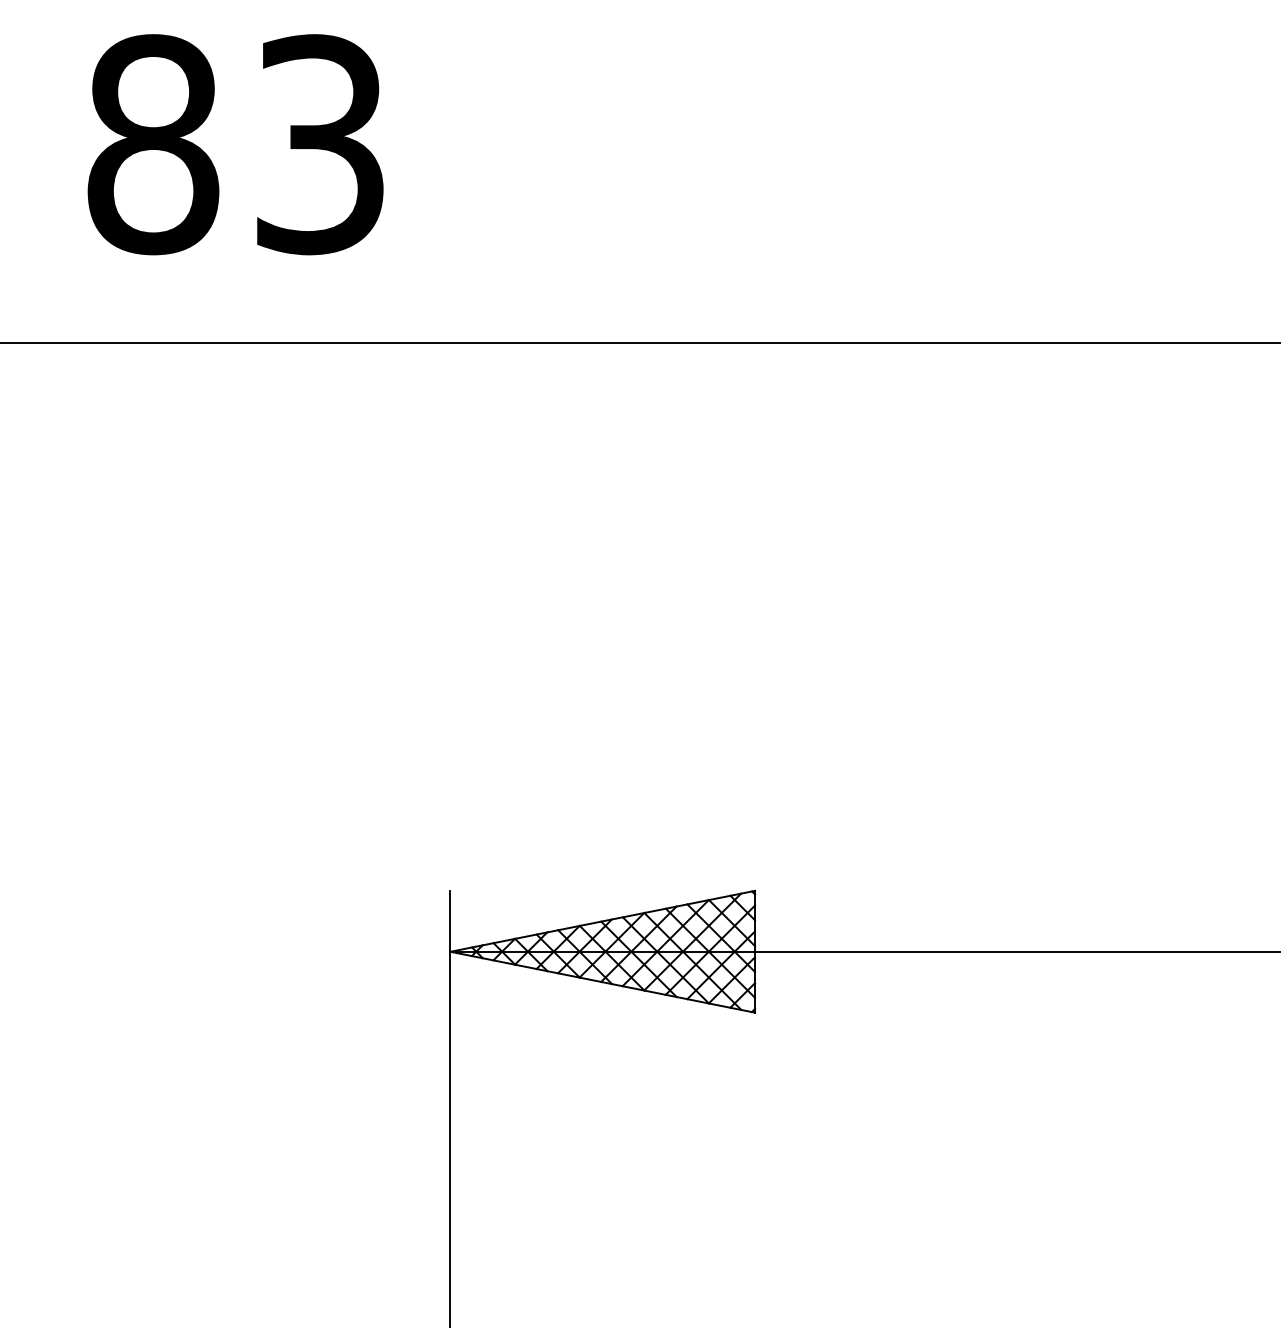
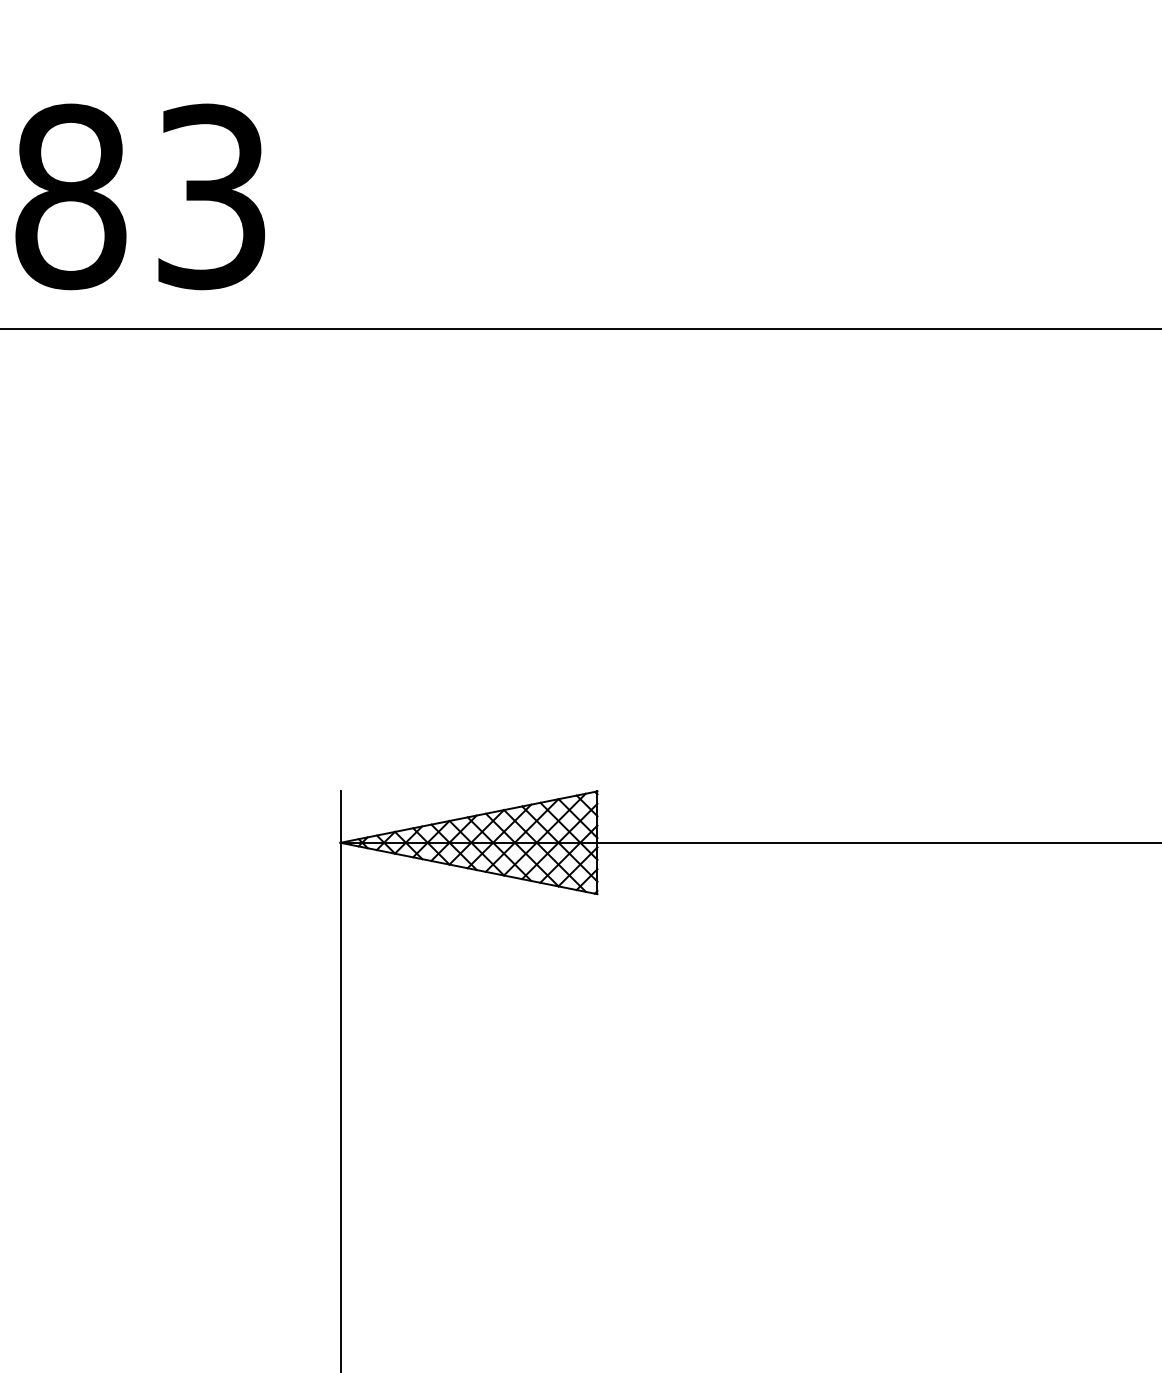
text: (234, 144) -> (139, 196), moved

